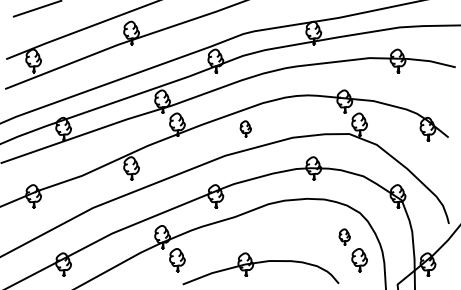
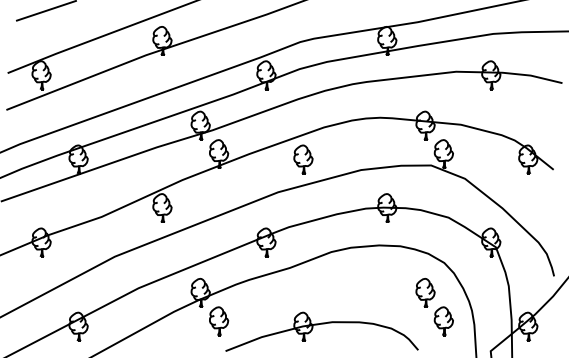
part: (245, 129) -> (303, 159), size x1.43
part: (344, 236) -> (425, 292), size x1.43

